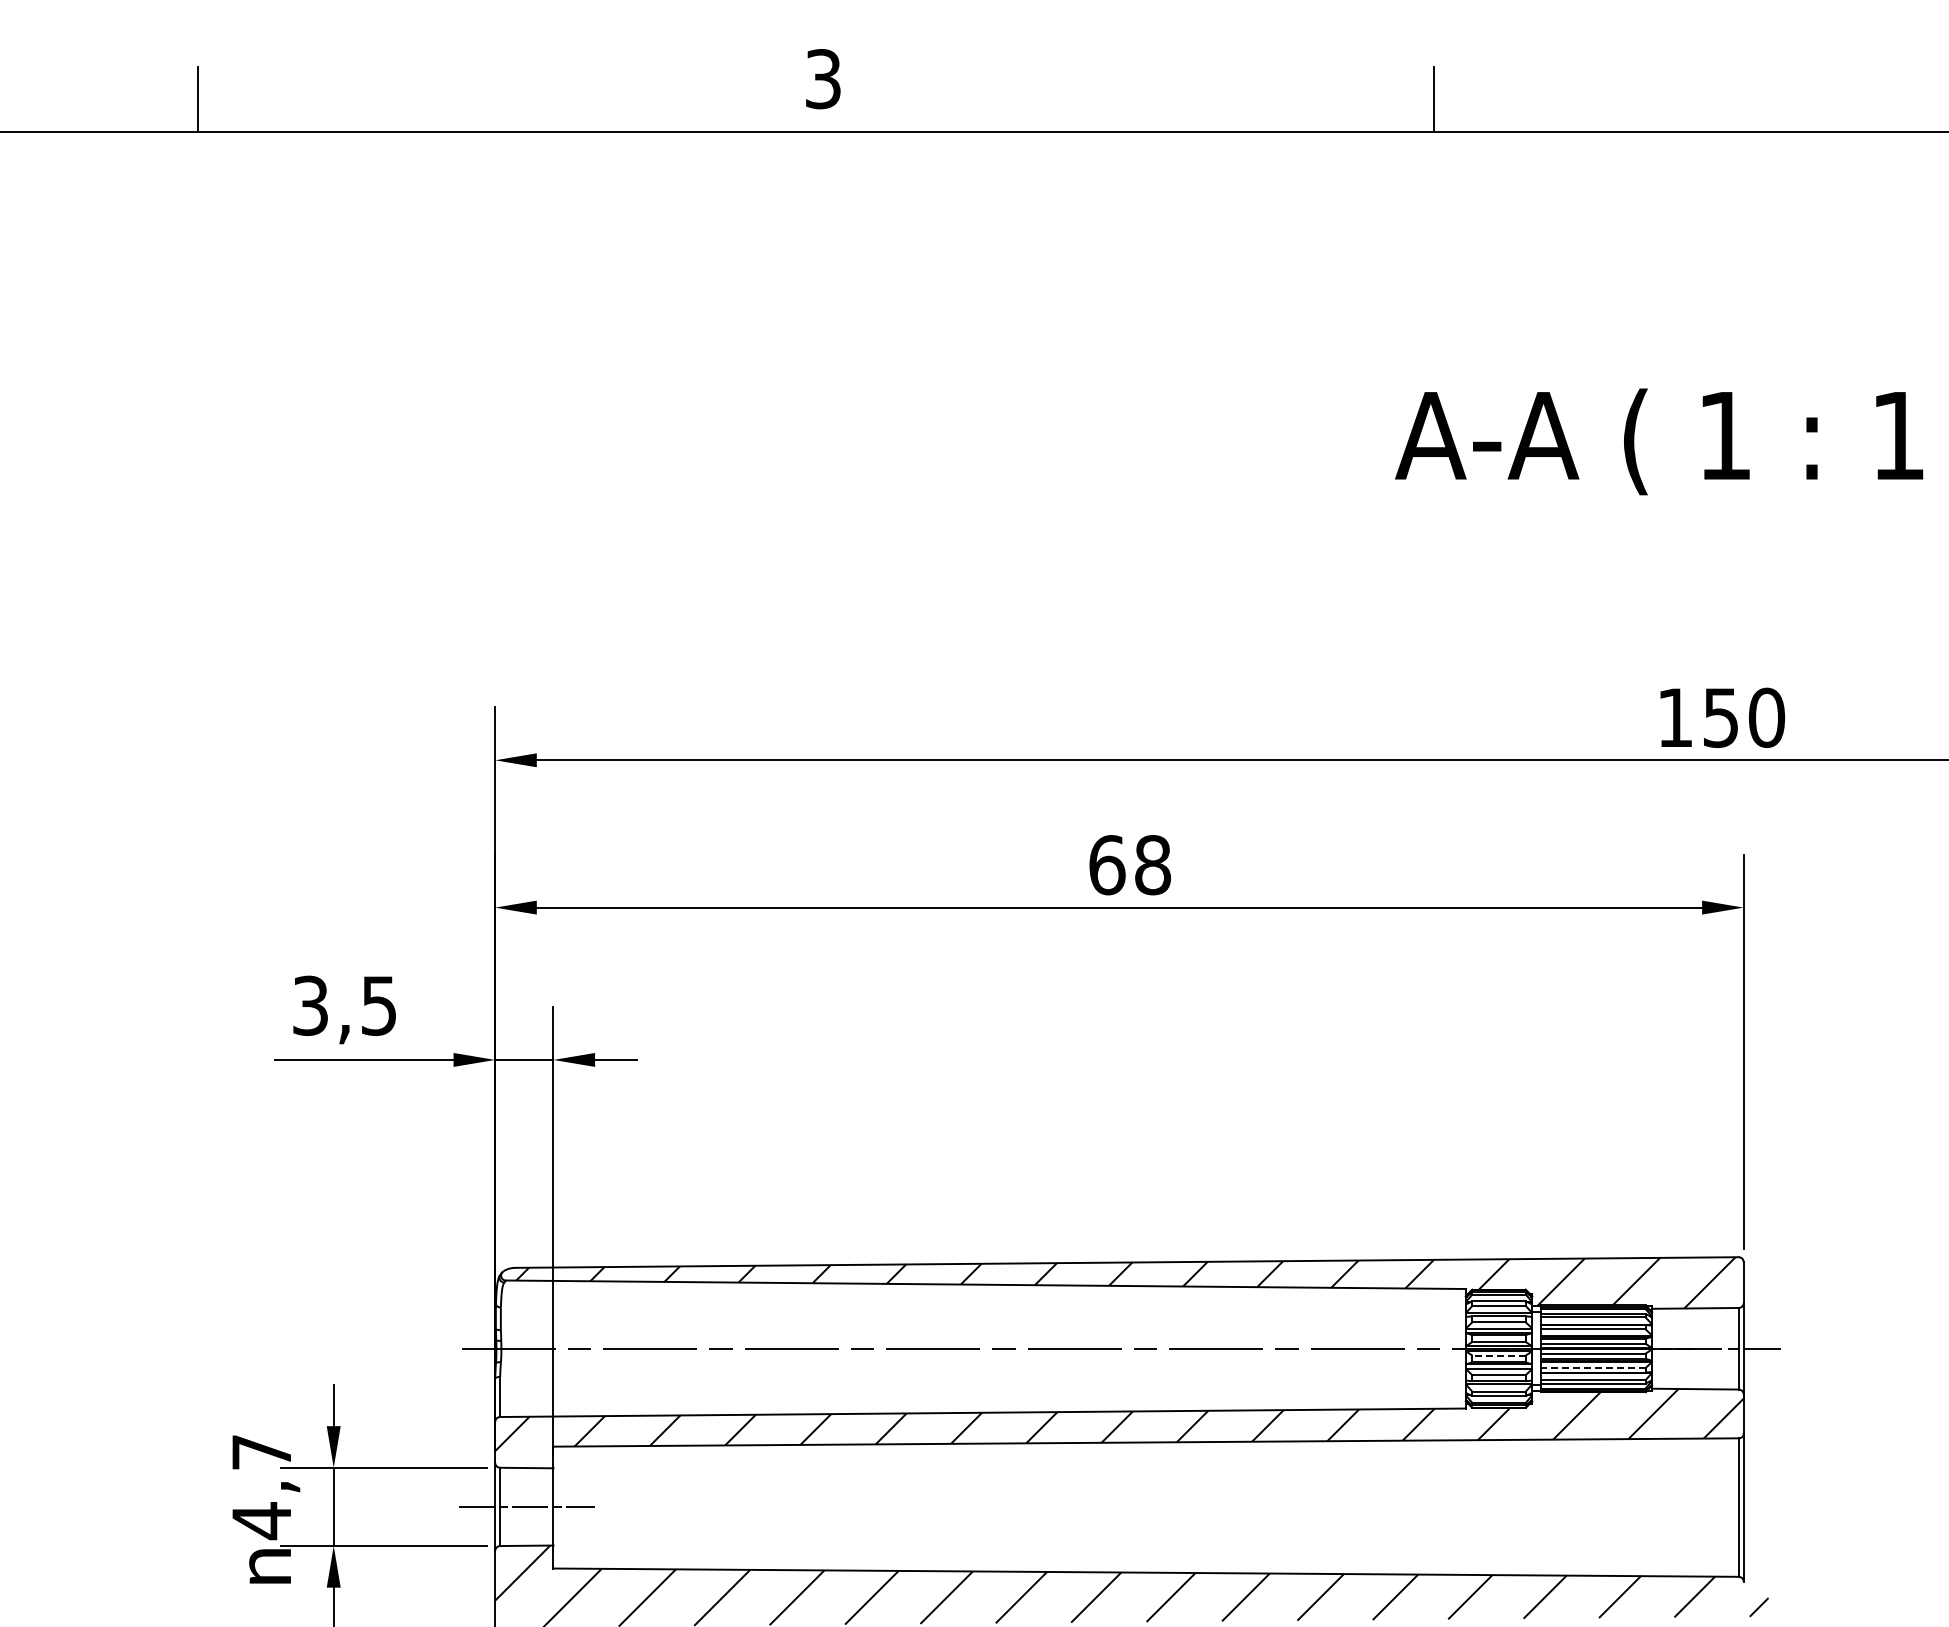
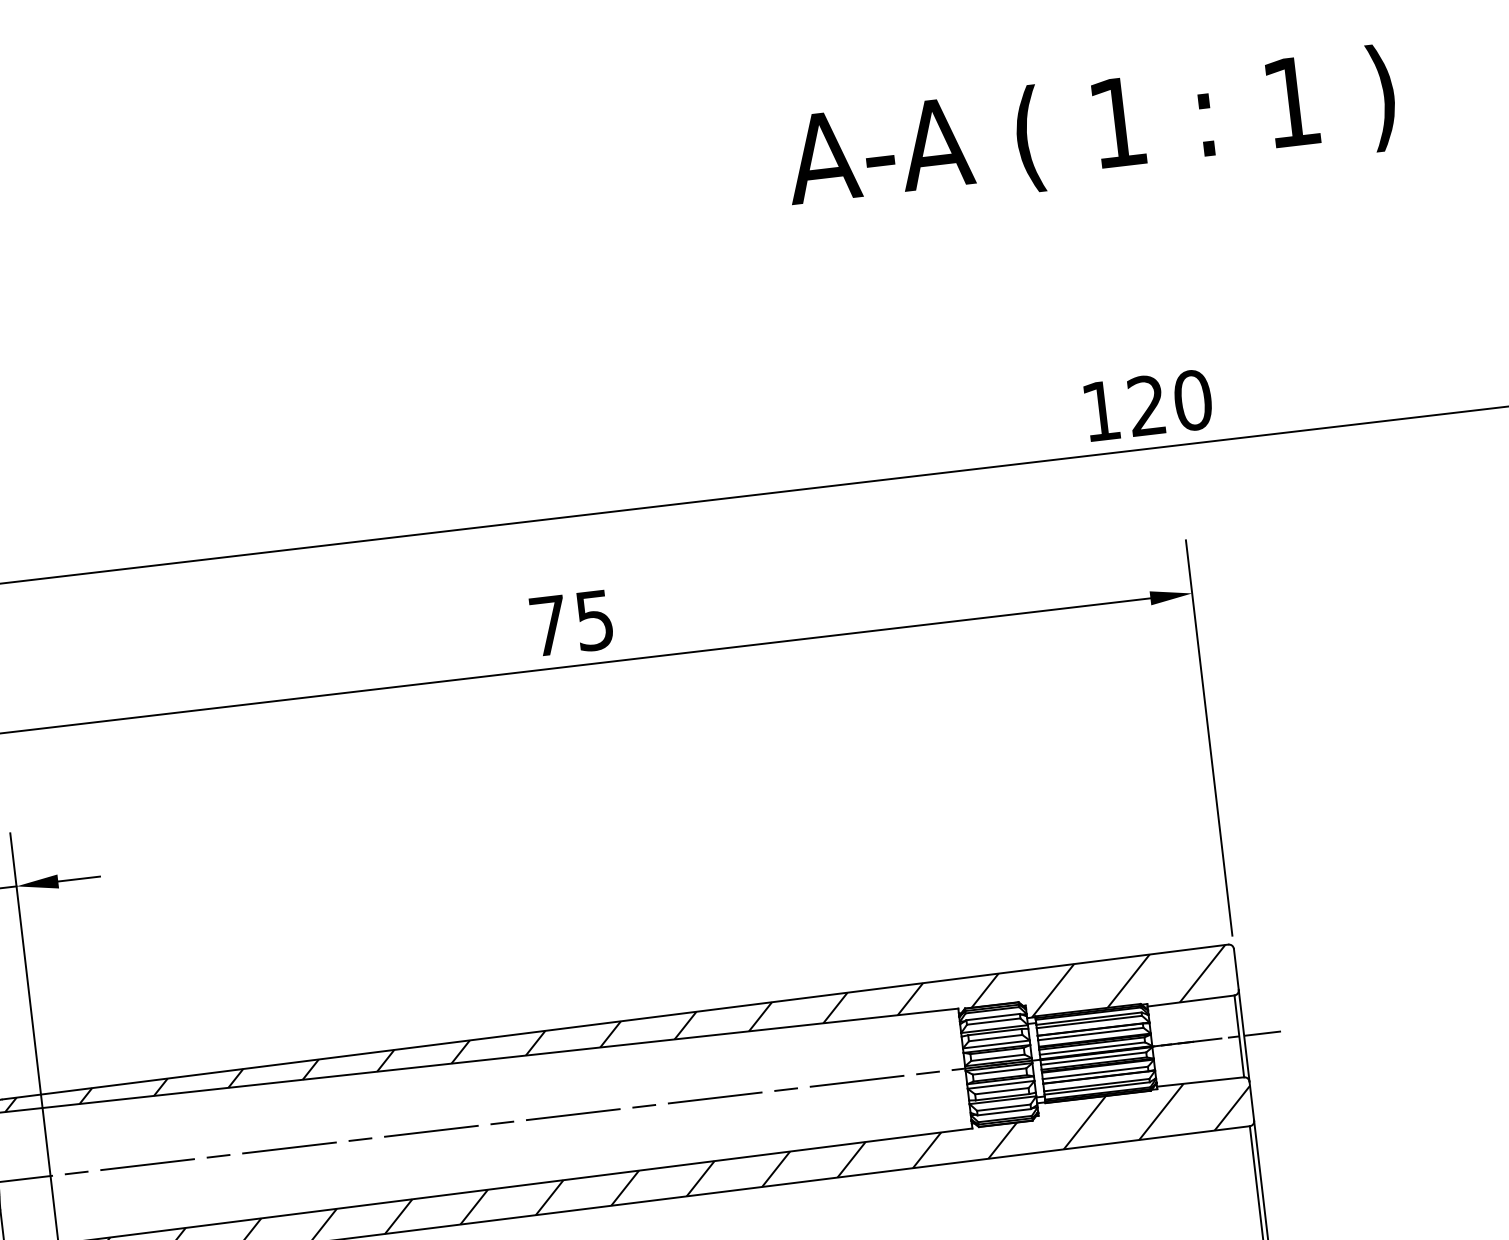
text: (1720, 717) -> (1146, 405), 150 -> 120
text: (1129, 865) -> (571, 623), 68 -> 75
line: (1499, 1355) -> (1000, 1071), dashed -> solid
line: (1592, 1368) -> (1094, 1073), dashed -> solid

